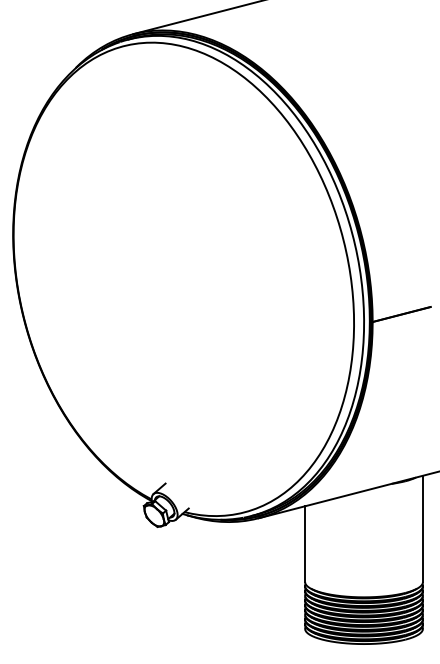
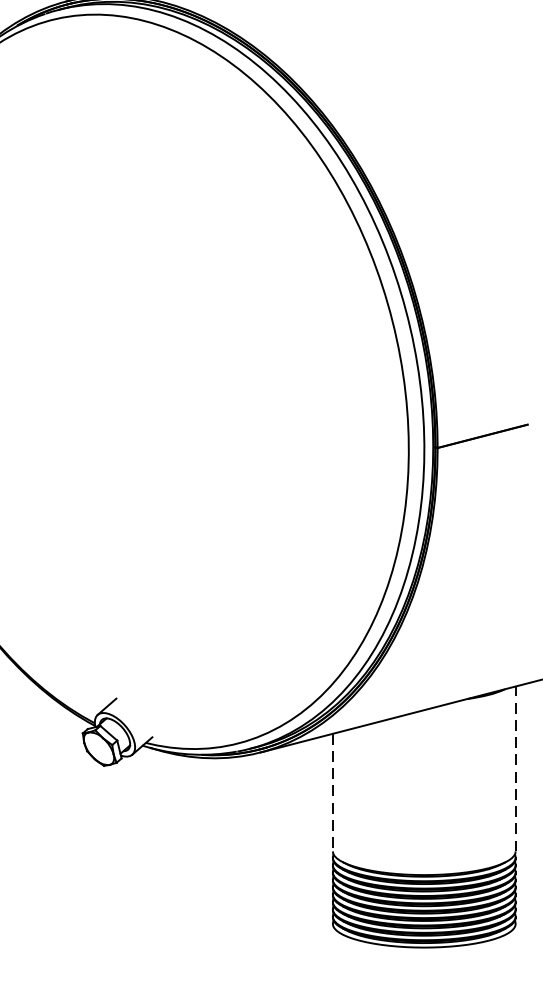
line: (422, 528) -> (514, 768), solid -> dashed
line: (305, 544) -> (333, 793), solid -> dashed

